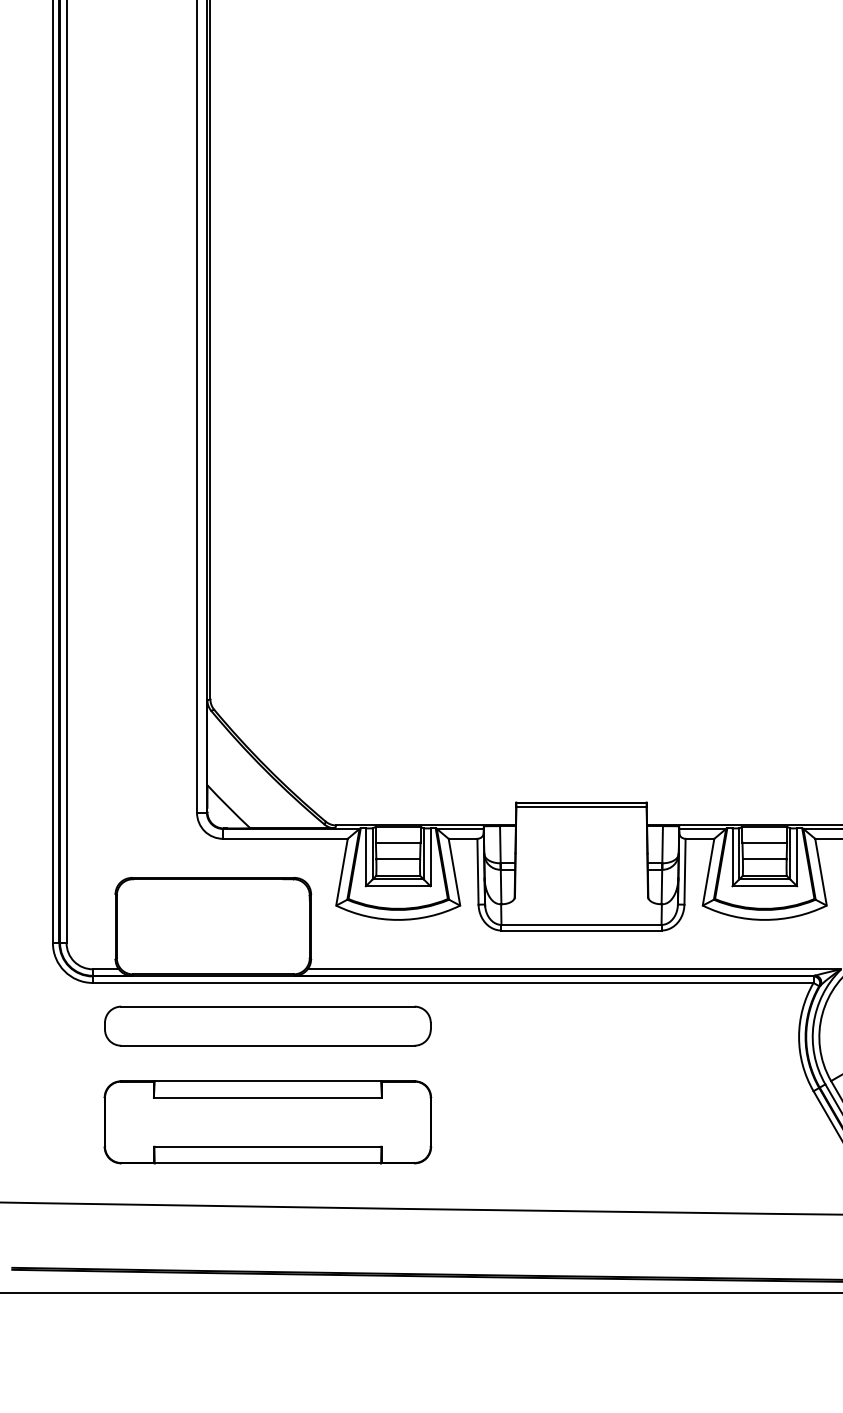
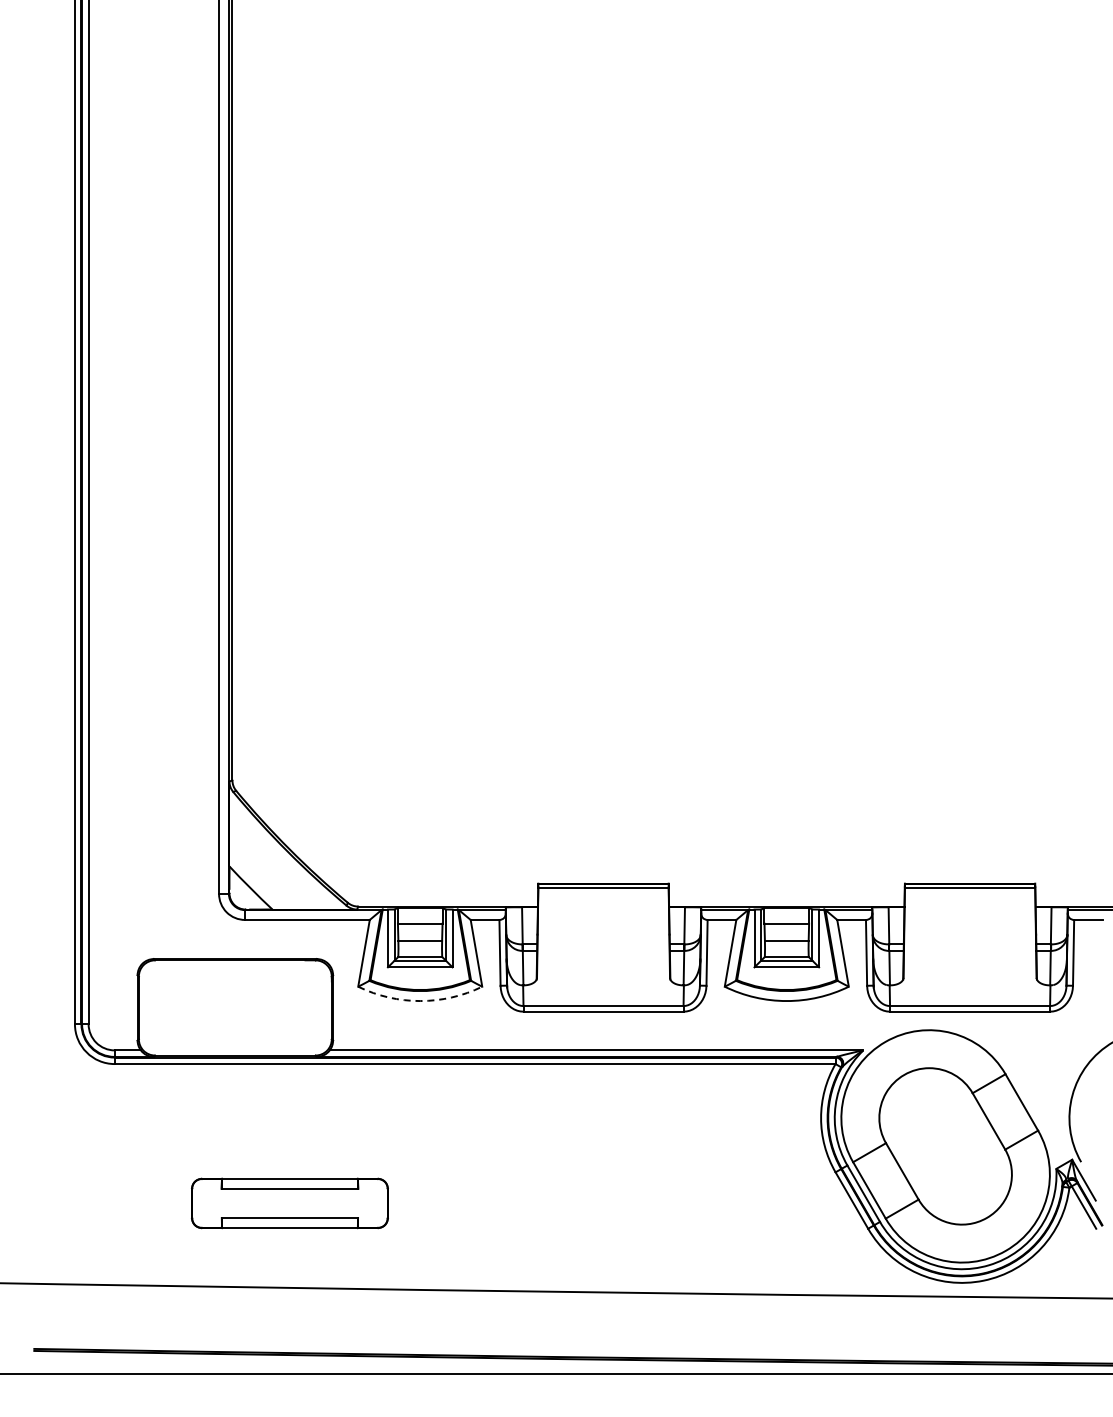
arc: (398, 920) -> (420, 1001), solid -> dashed
part: (267, 1025) -> (289, 1106), removed
part: (267, 1122) -> (289, 1203), size x0.6

